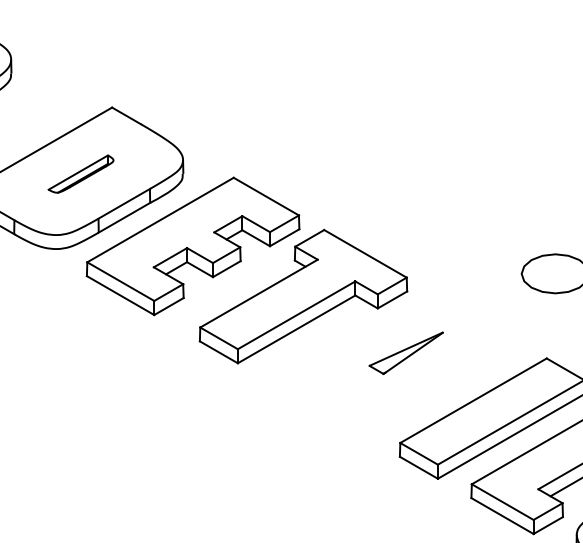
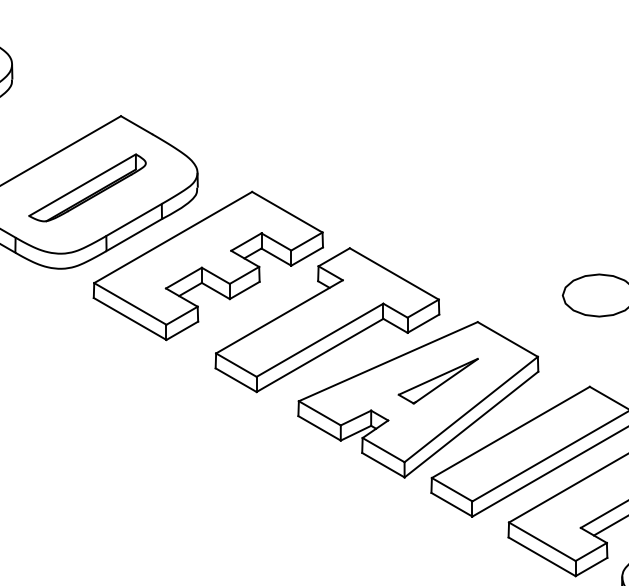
part: (81, 173) -> (87, 187), size x1.67
part: (387, 370) -> (418, 399), added

